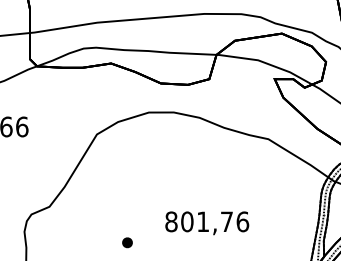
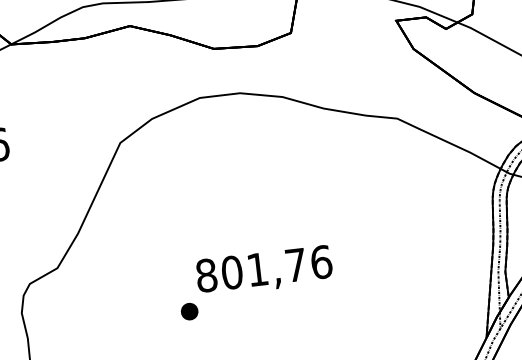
text: (207, 223) -> (264, 271), moved

